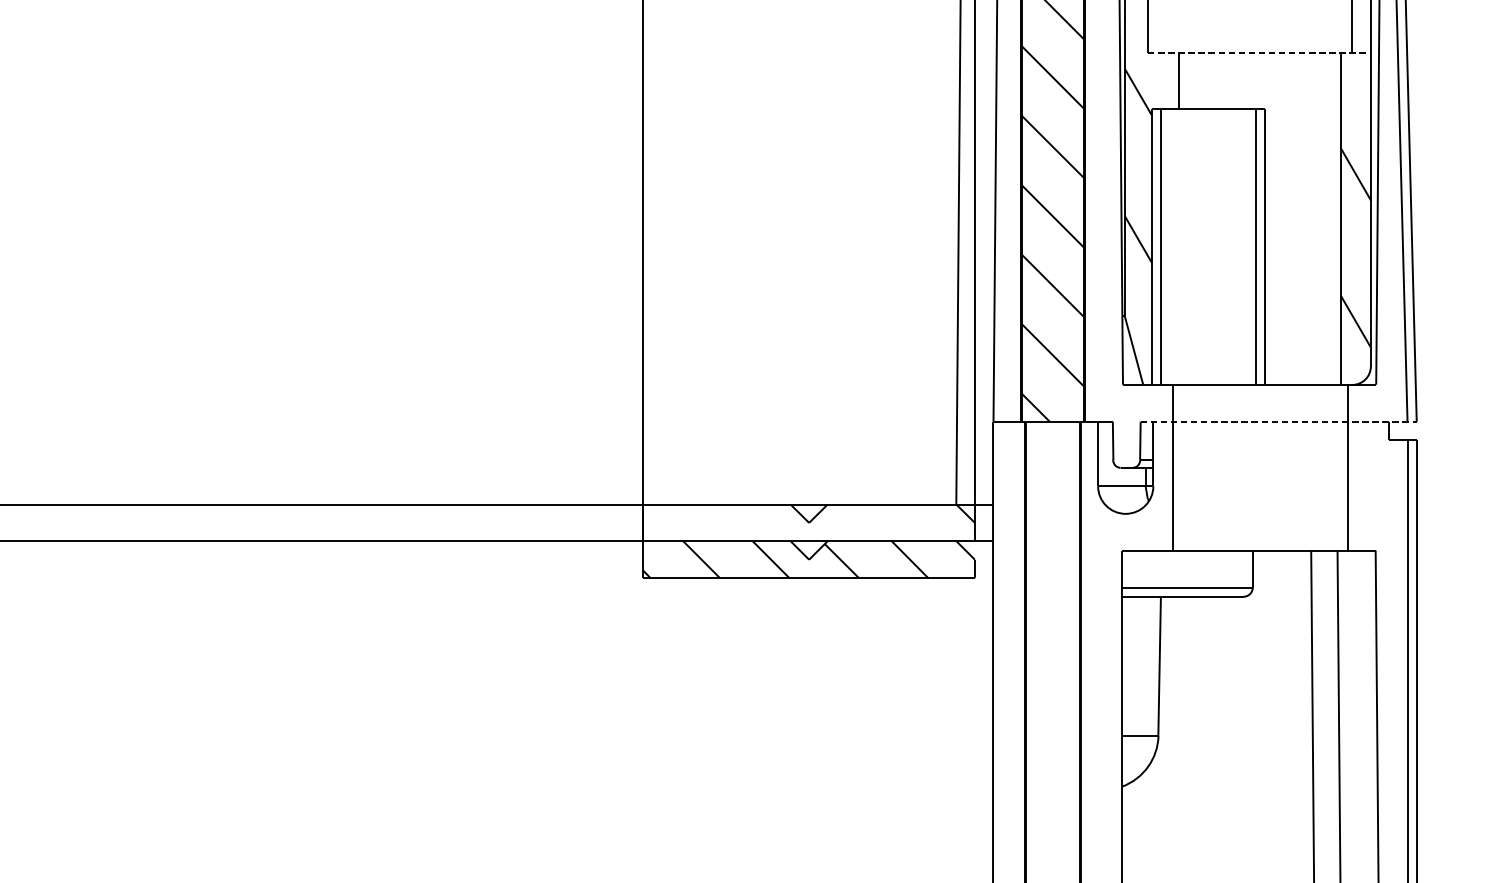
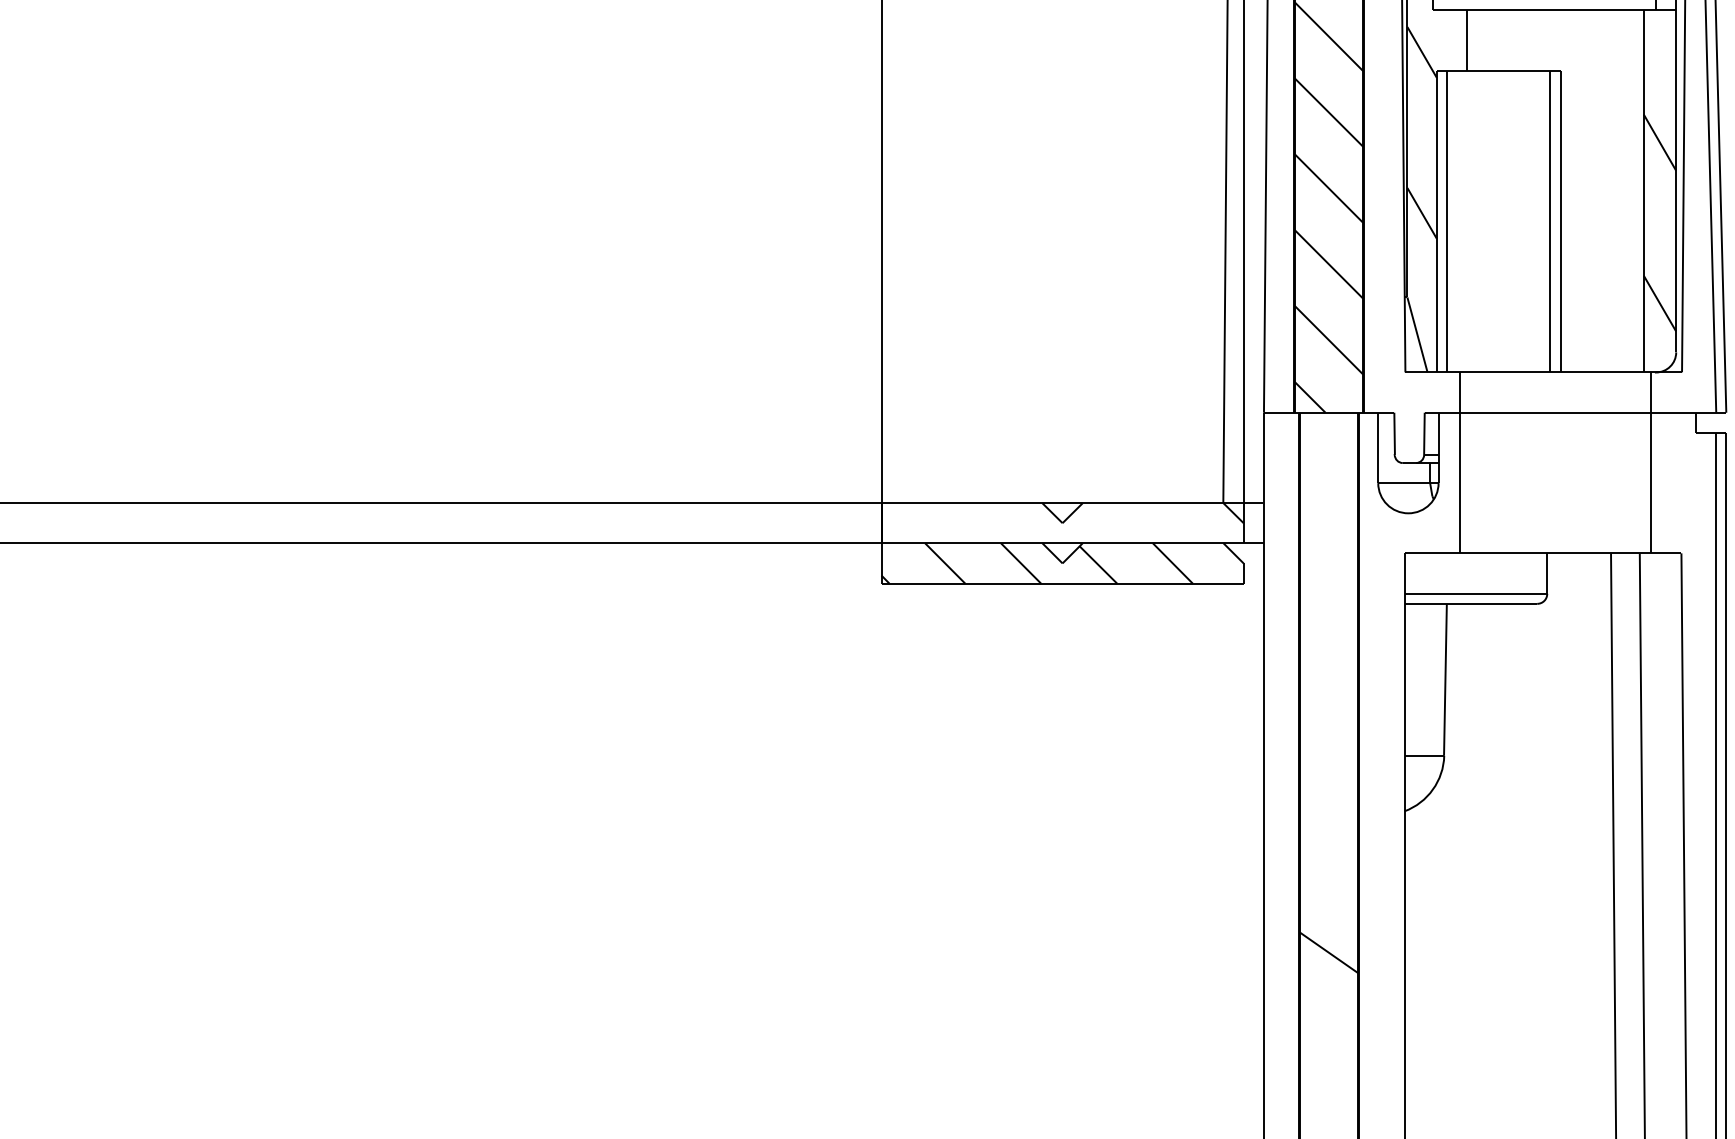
line: (1259, 53) -> (1554, 10), dashed -> solid
line: (1278, 421) -> (1575, 412), dashed -> solid

